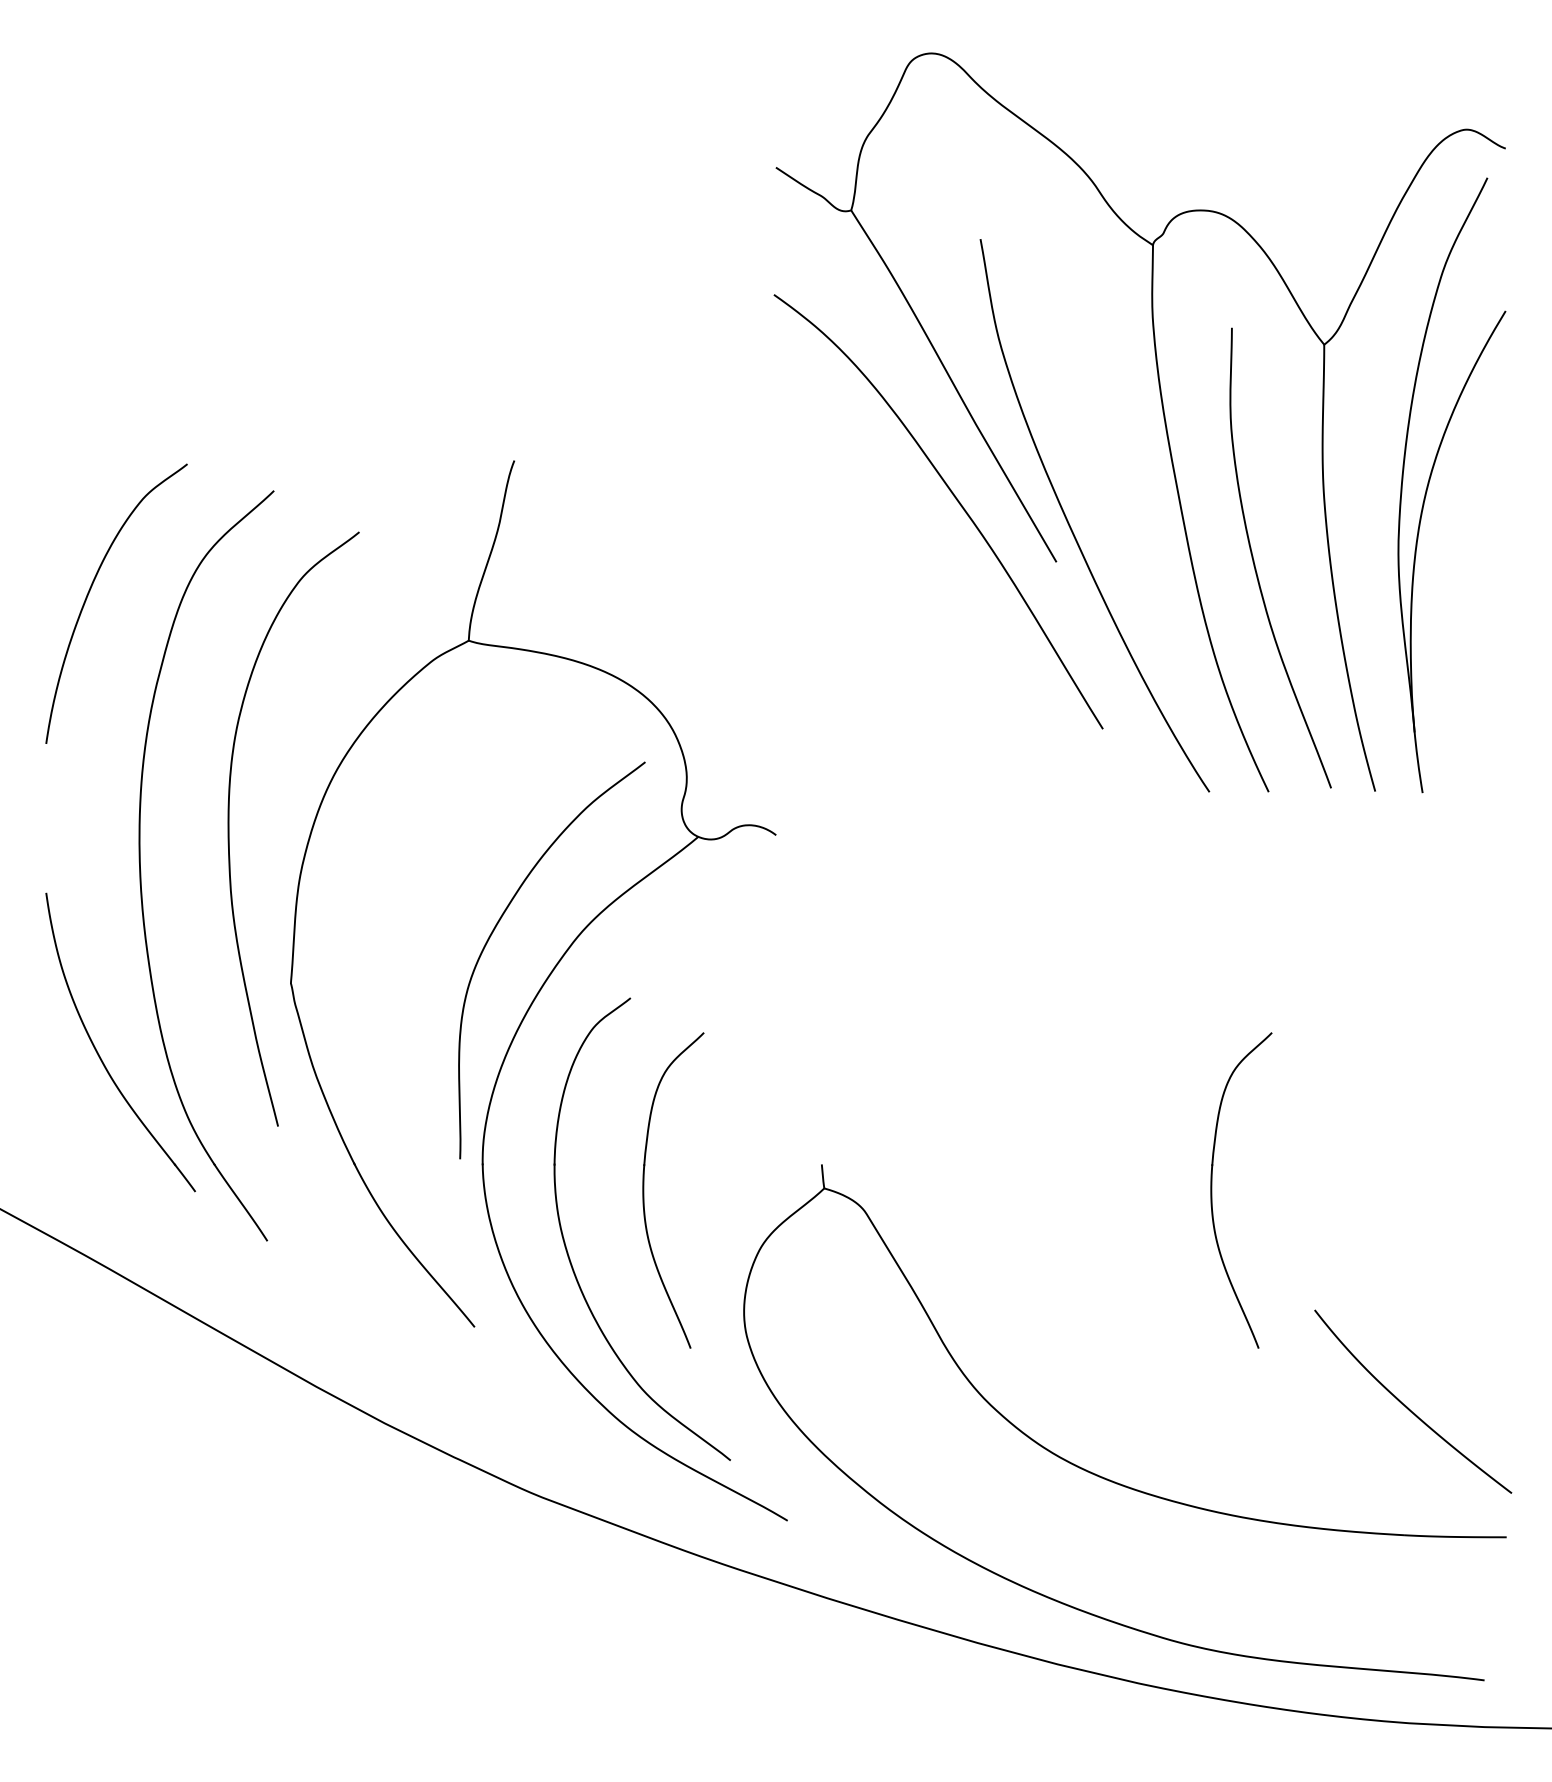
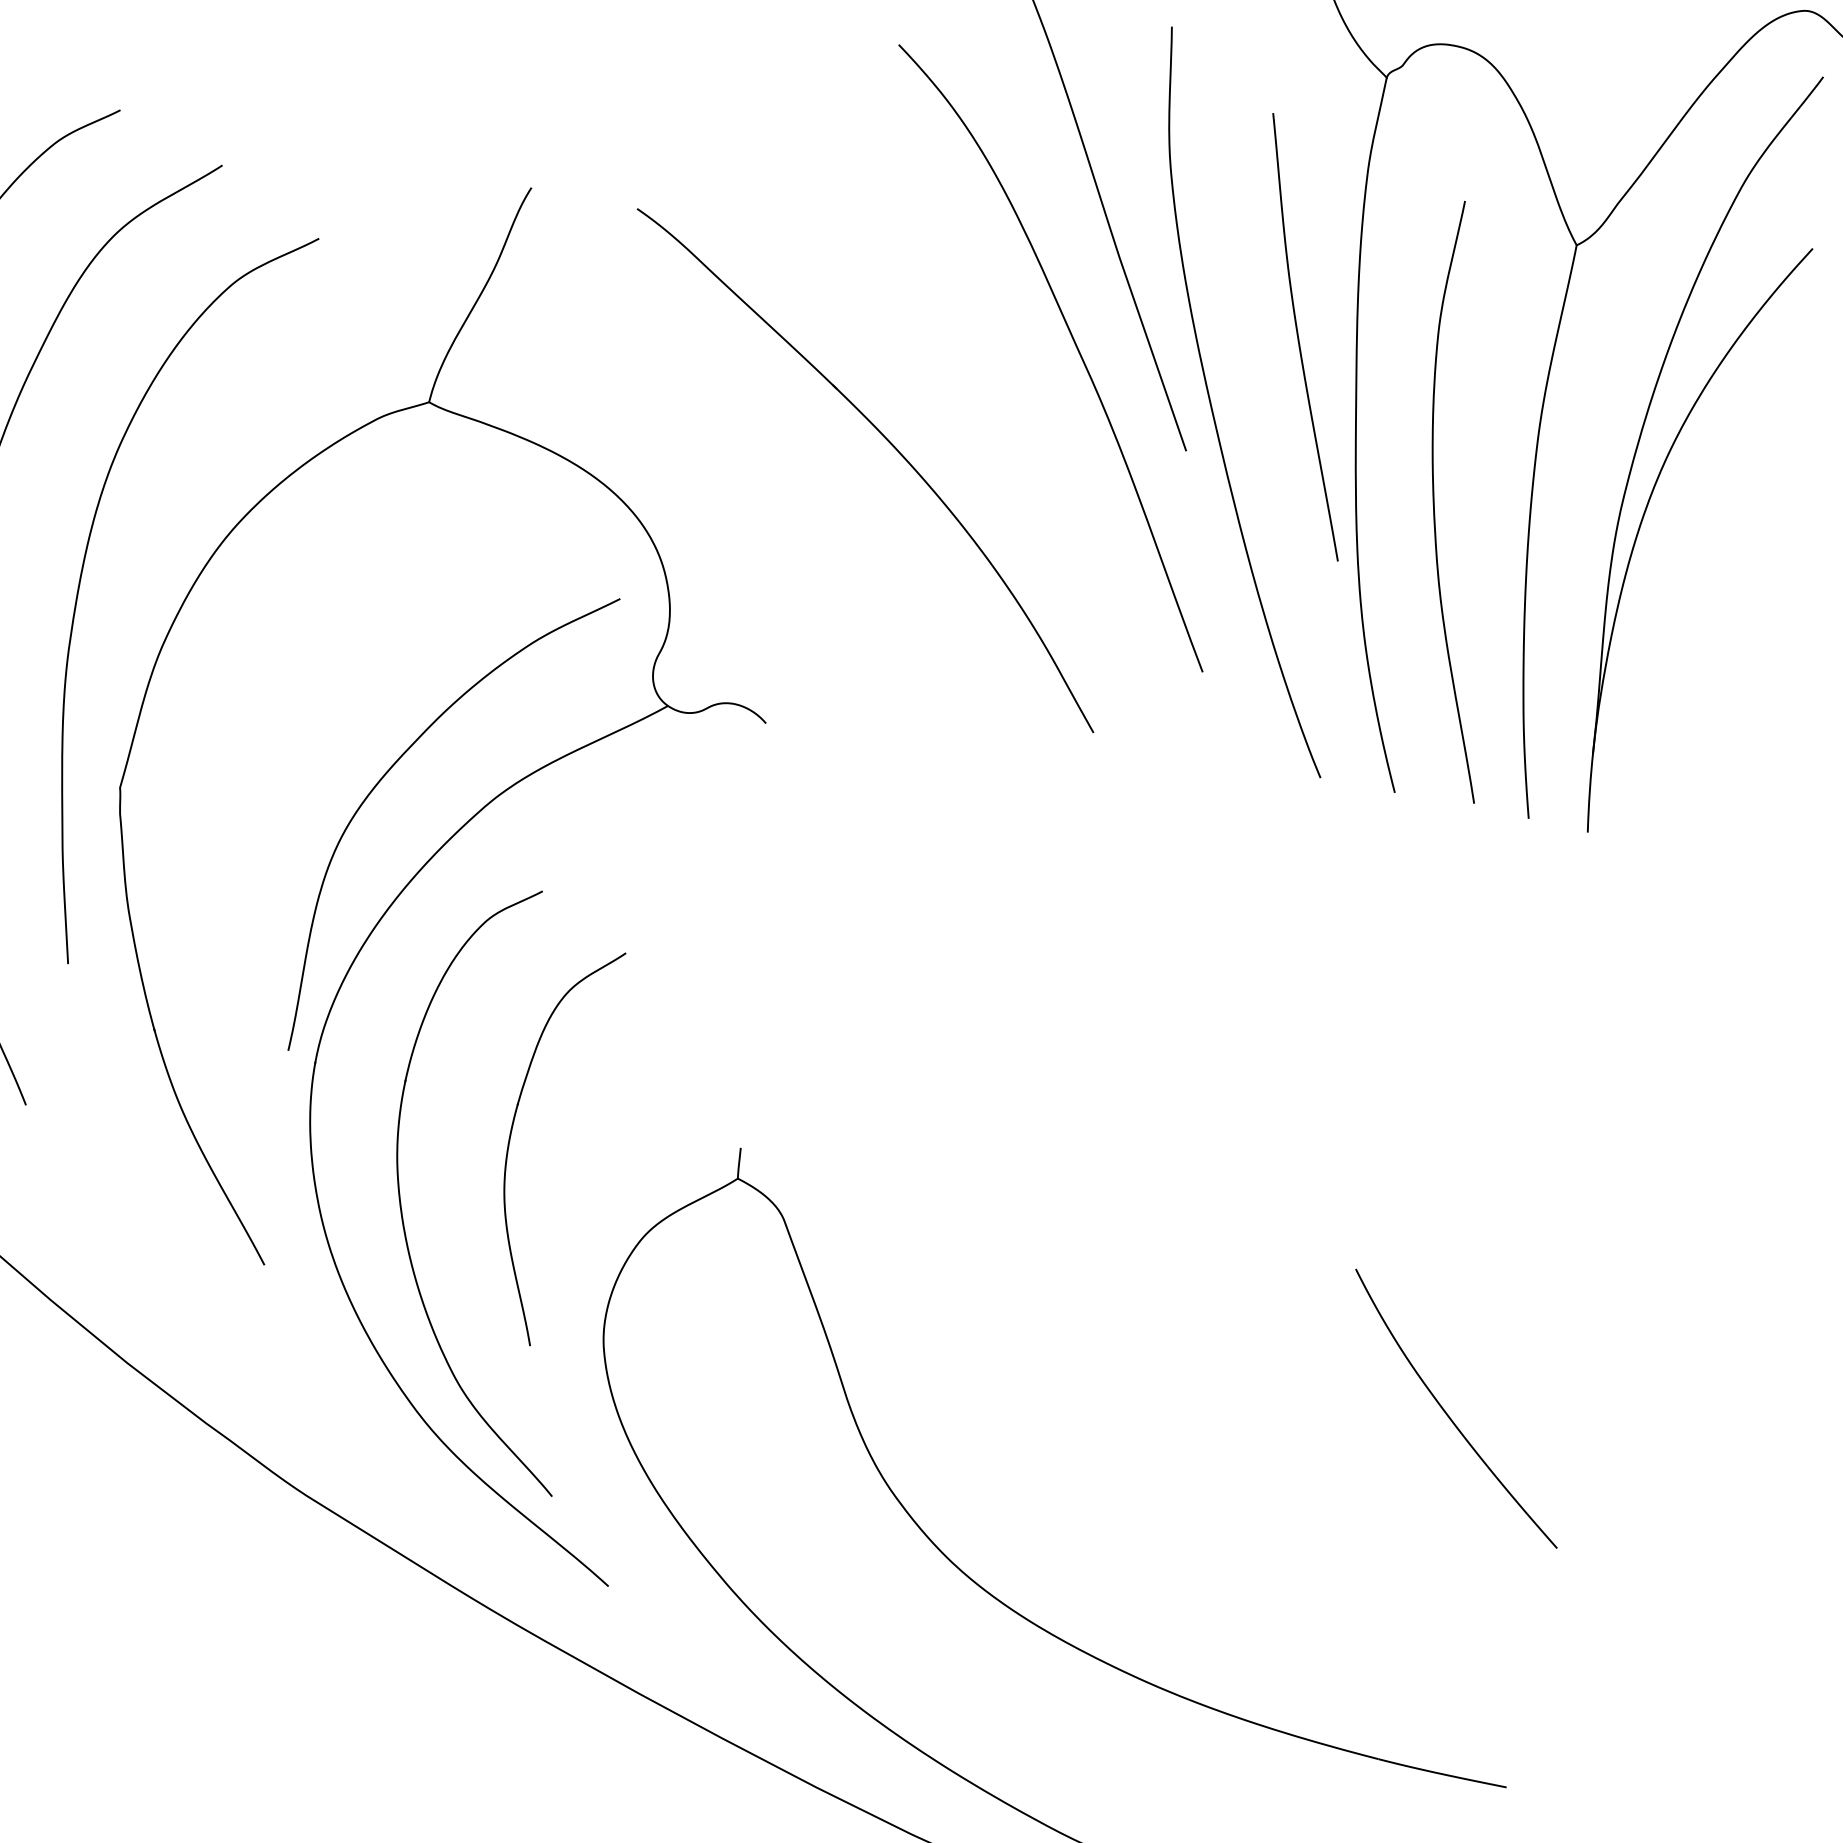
curve: (1125, 456) -> (1299, 335), added
part: (828, 602) -> (890, 444), added
part: (1212, 1190) -> (1224, 1278), removed
curve: (1407, 1406) -> (1448, 1413), moved

